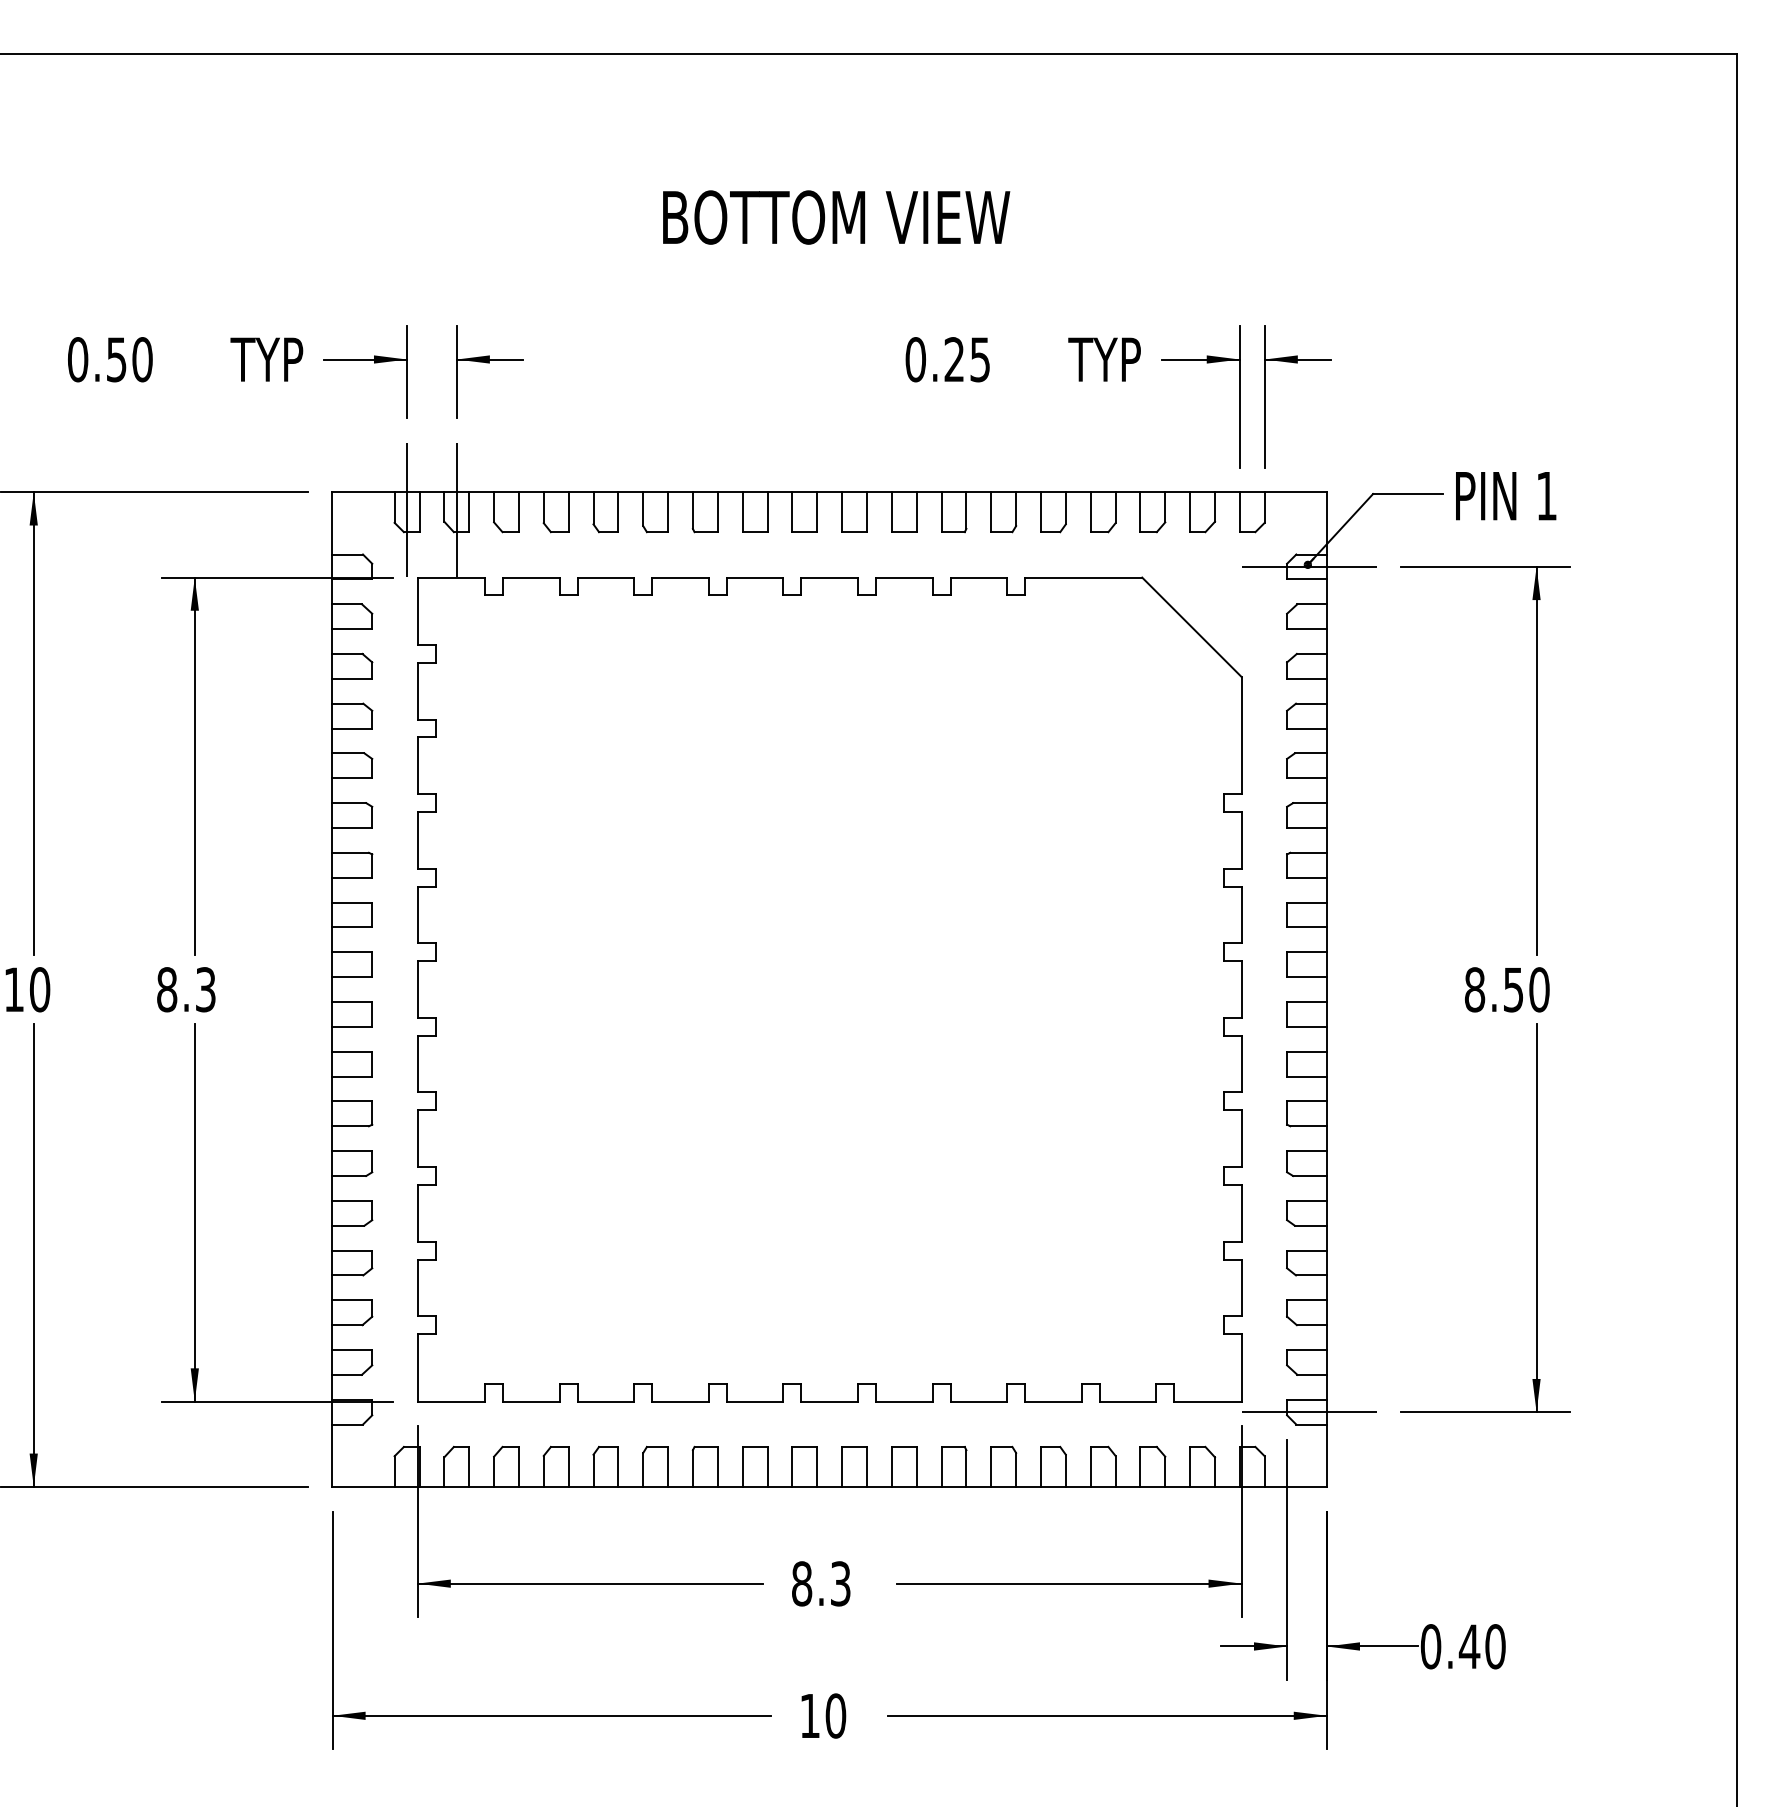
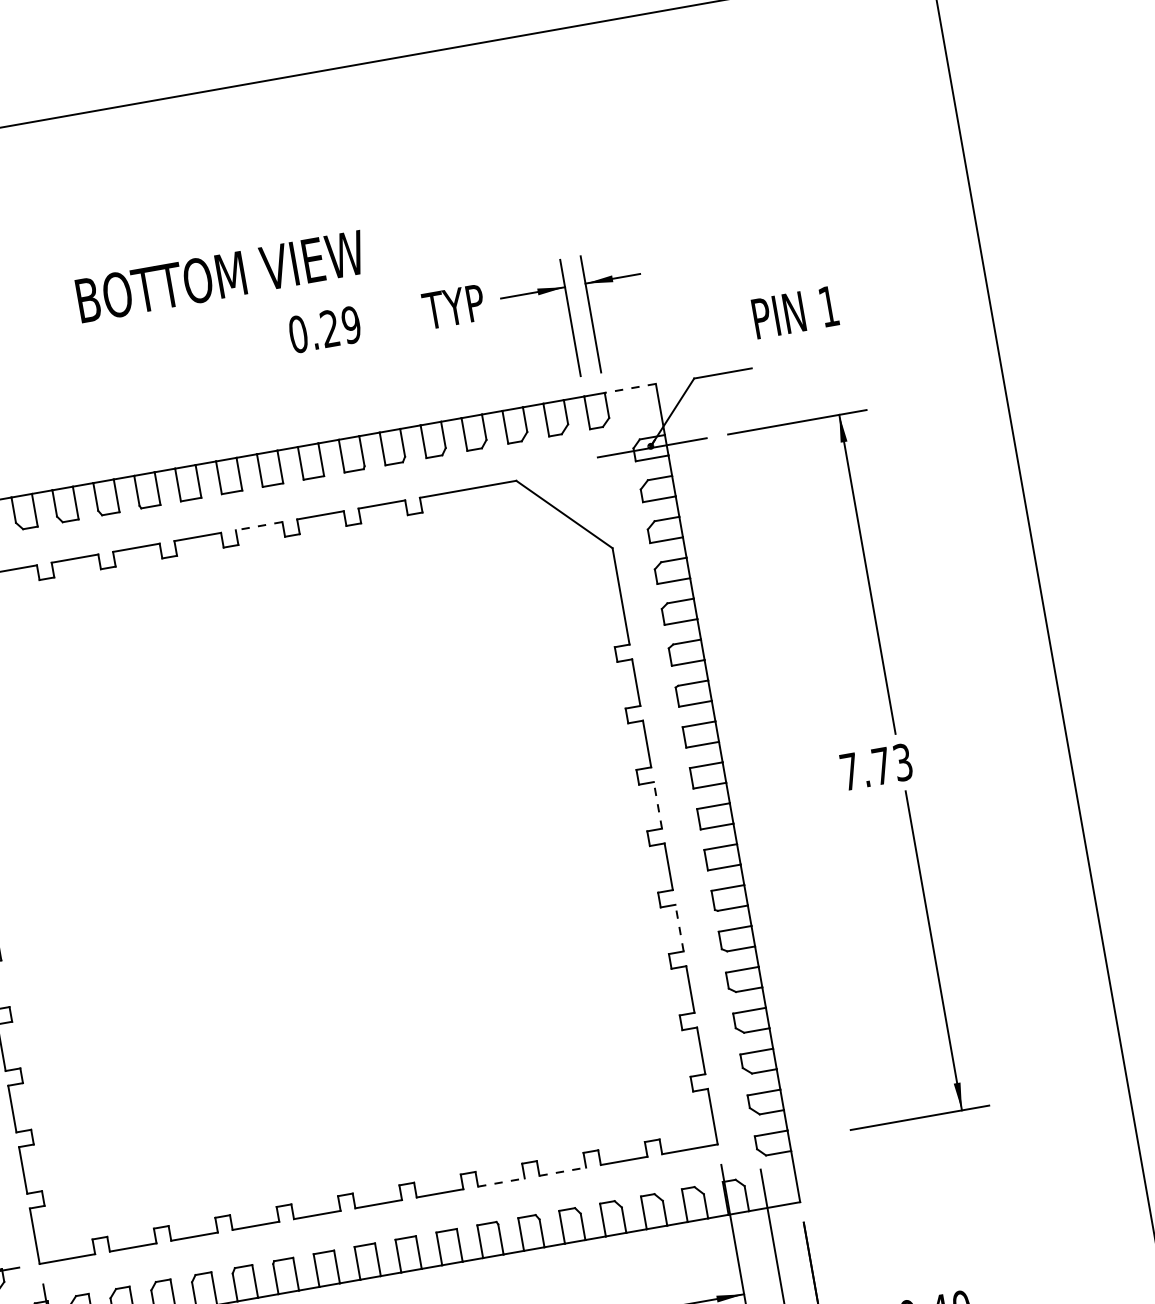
text: (836, 217) -> (220, 276), moved
text: (980, 359) -> (351, 324), 0.25 -> 0.29
line: (1295, 492) -> (630, 388), solid -> dashed
text: (1506, 496) -> (795, 312), moved
line: (829, 577) -> (258, 526), solid -> dashed
line: (1241, 989) -> (657, 805), solid -> dashed
text: (1506, 989) -> (875, 766), 8.50 -> 7.73
line: (1241, 1138) -> (679, 927), solid -> dashed
line: (979, 1401) -> (501, 1182), solid -> dashed
line: (1053, 1401) -> (562, 1171), solid -> dashed
line: (1309, 1412) -> (775, 1143), removed

